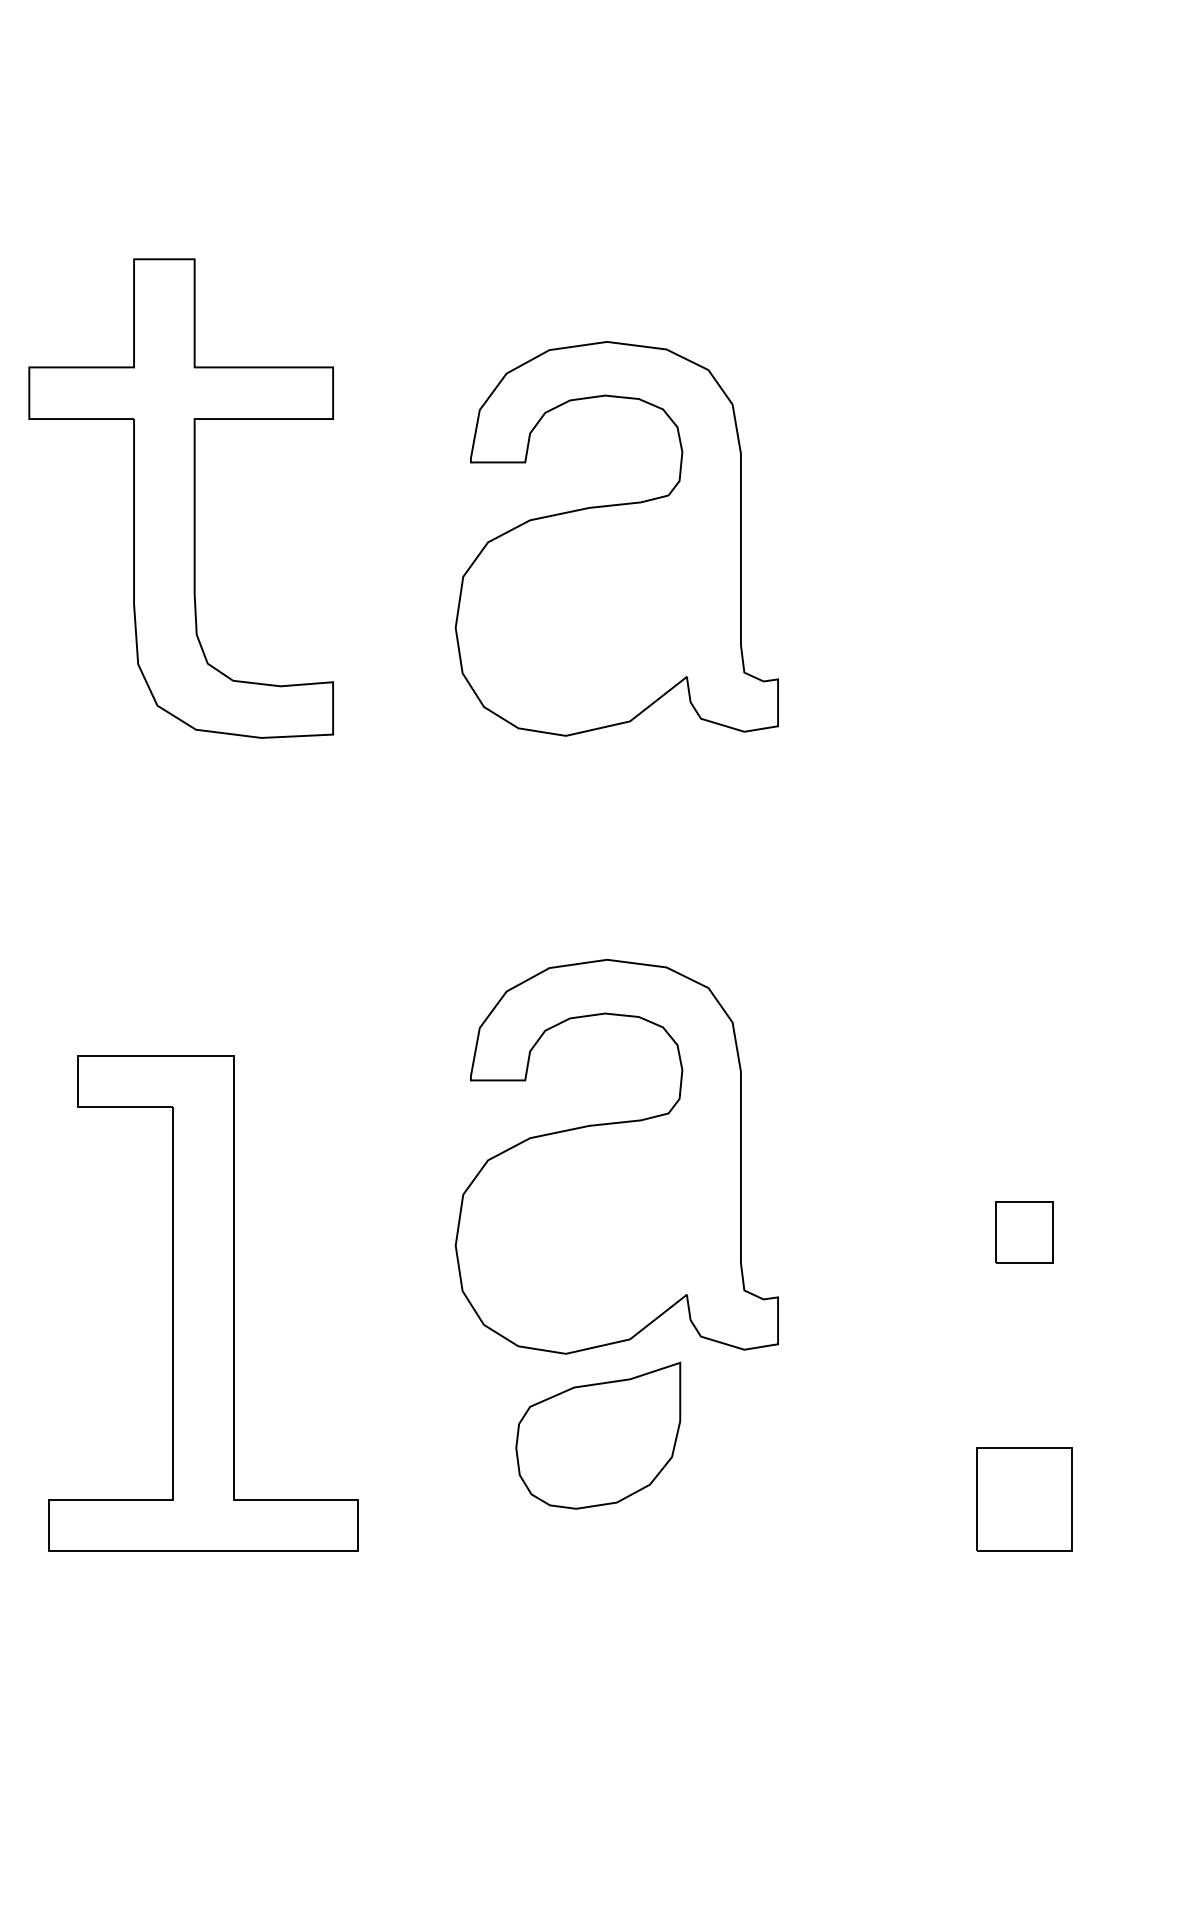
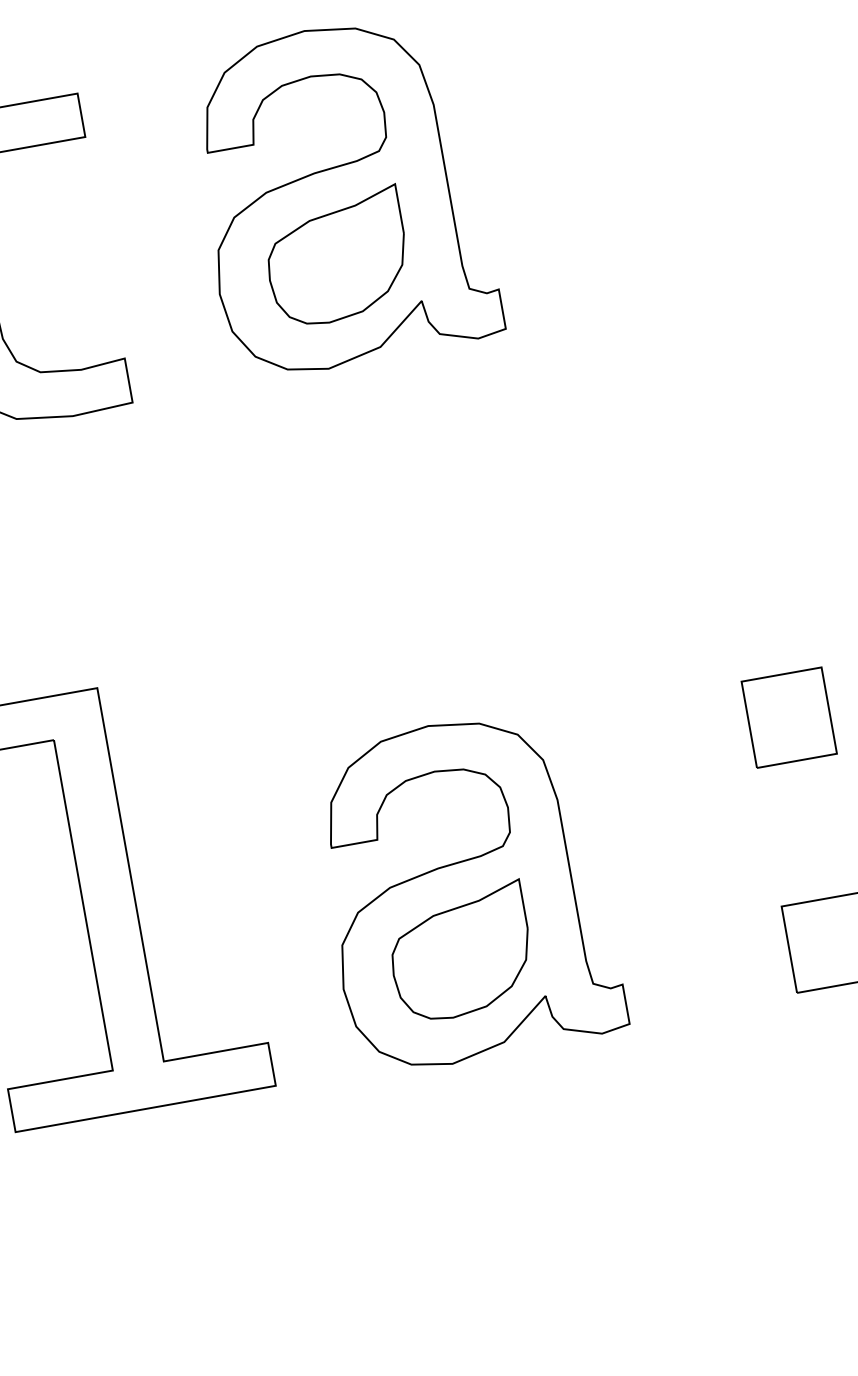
part: (598, 609) -> (337, 257), added
part: (616, 1156) -> (465, 890), moved
part: (1024, 1232) -> (789, 717), size x1.67

